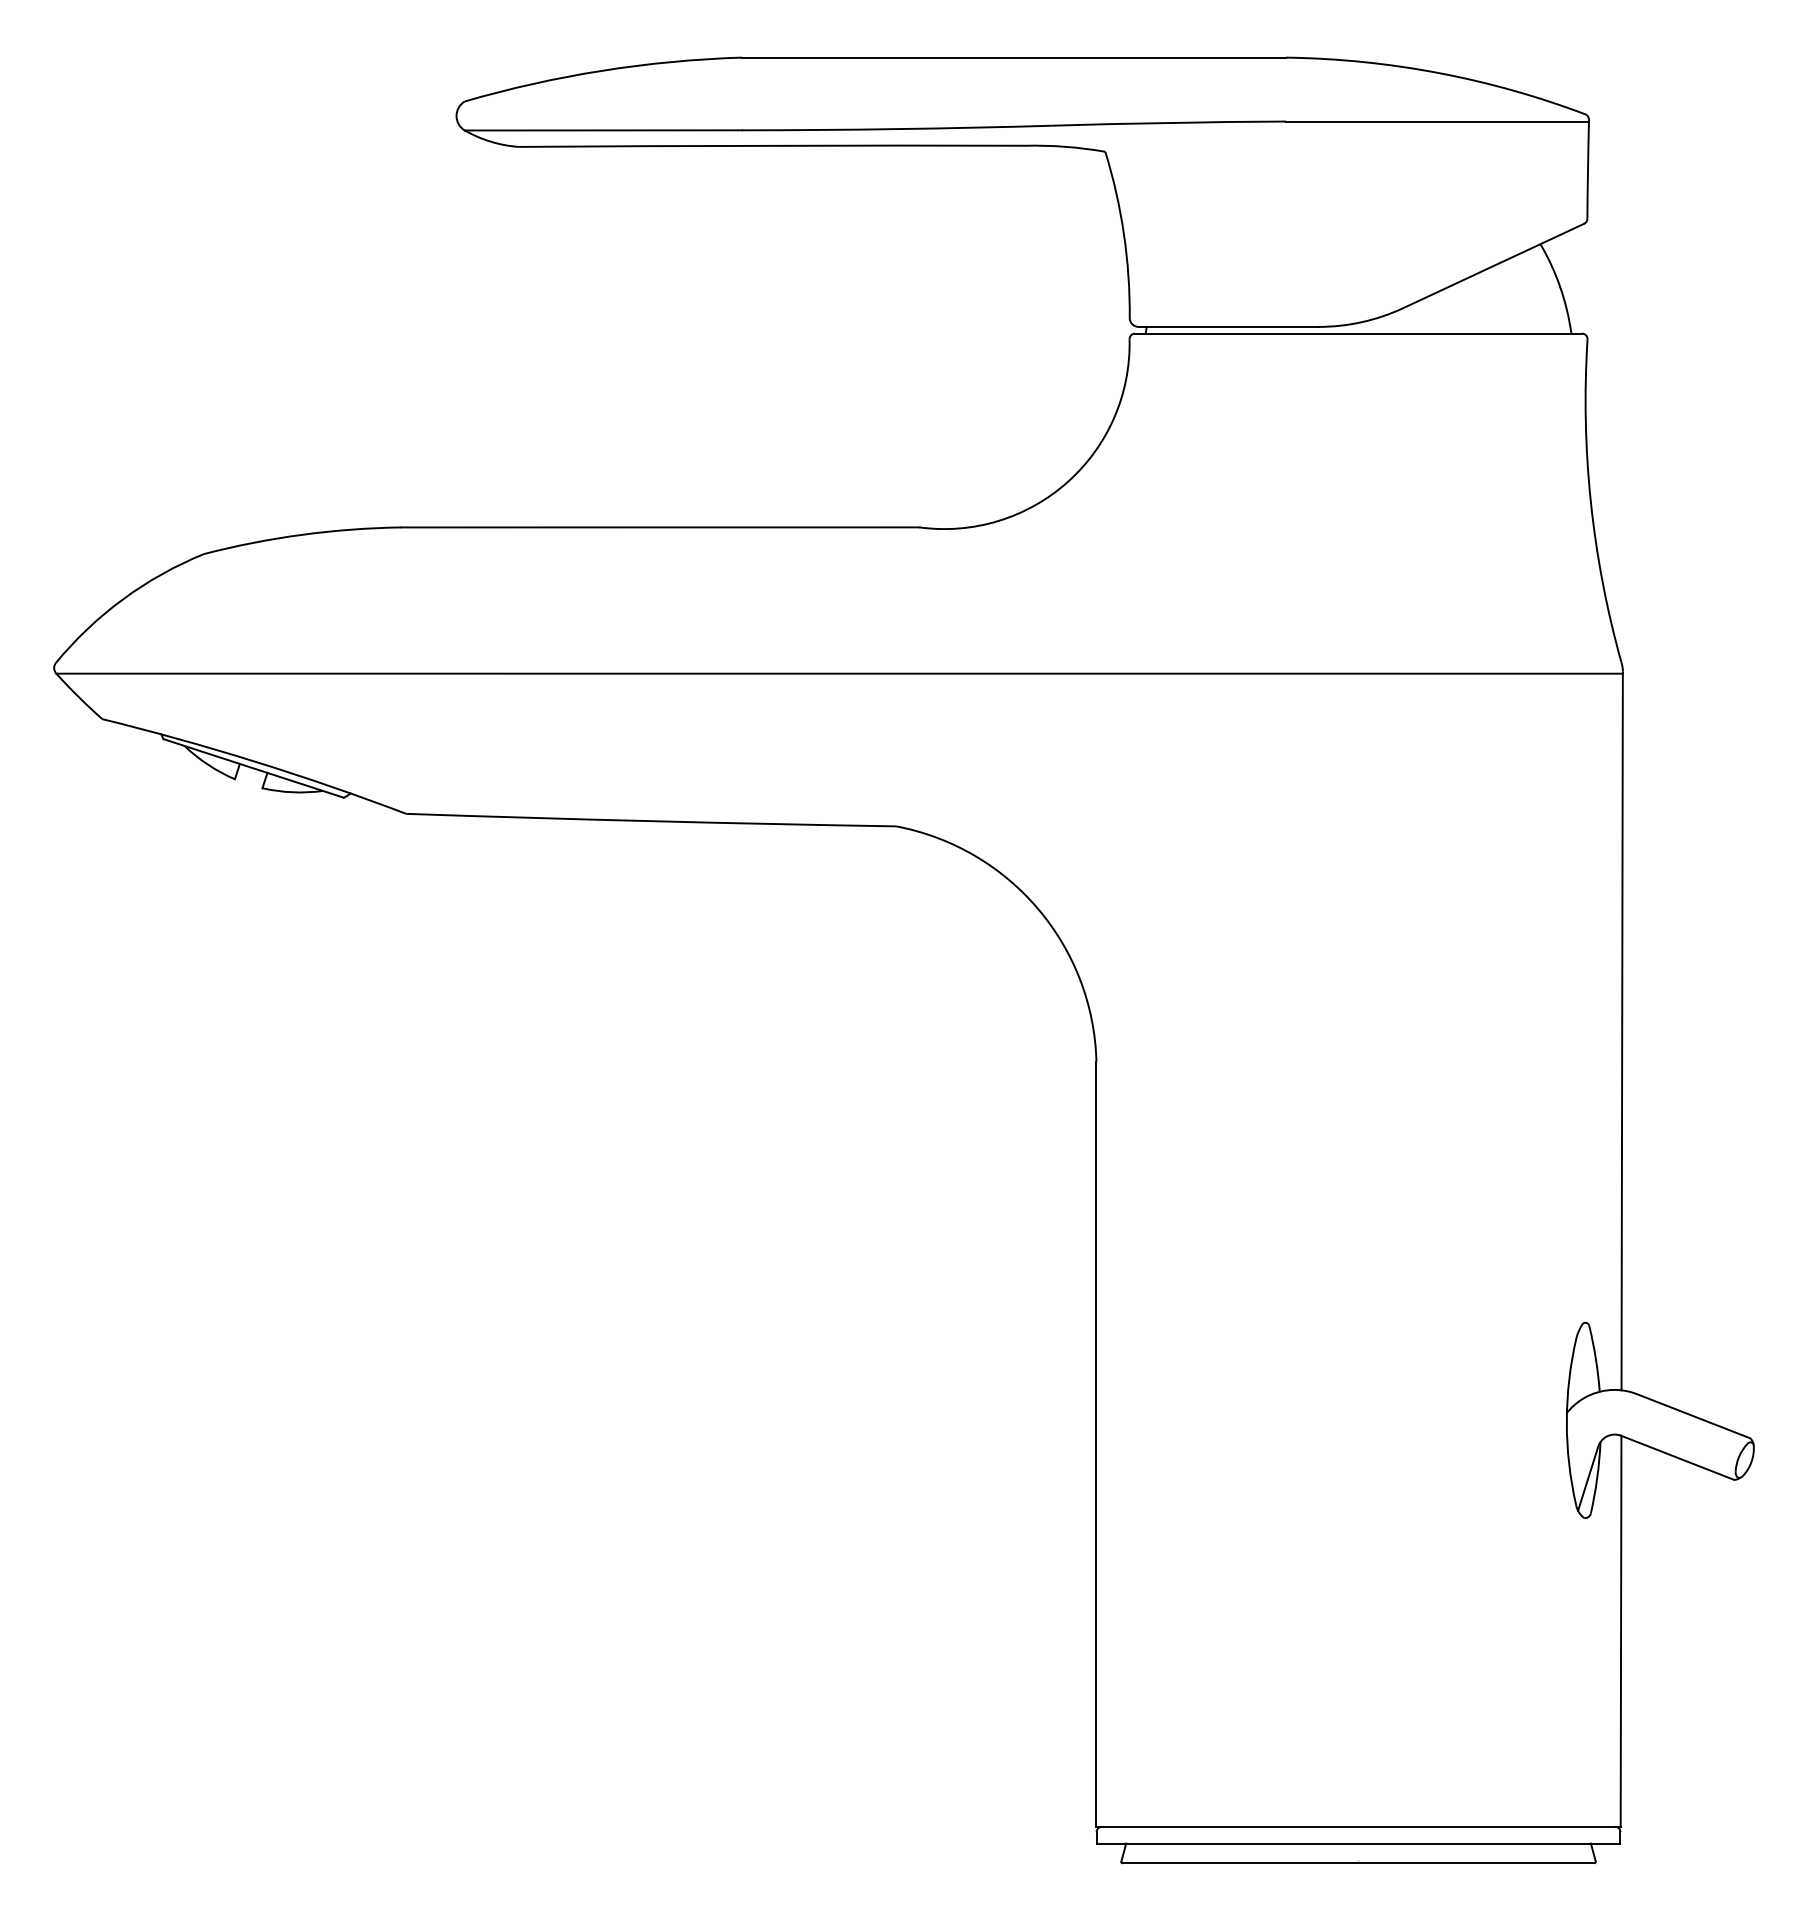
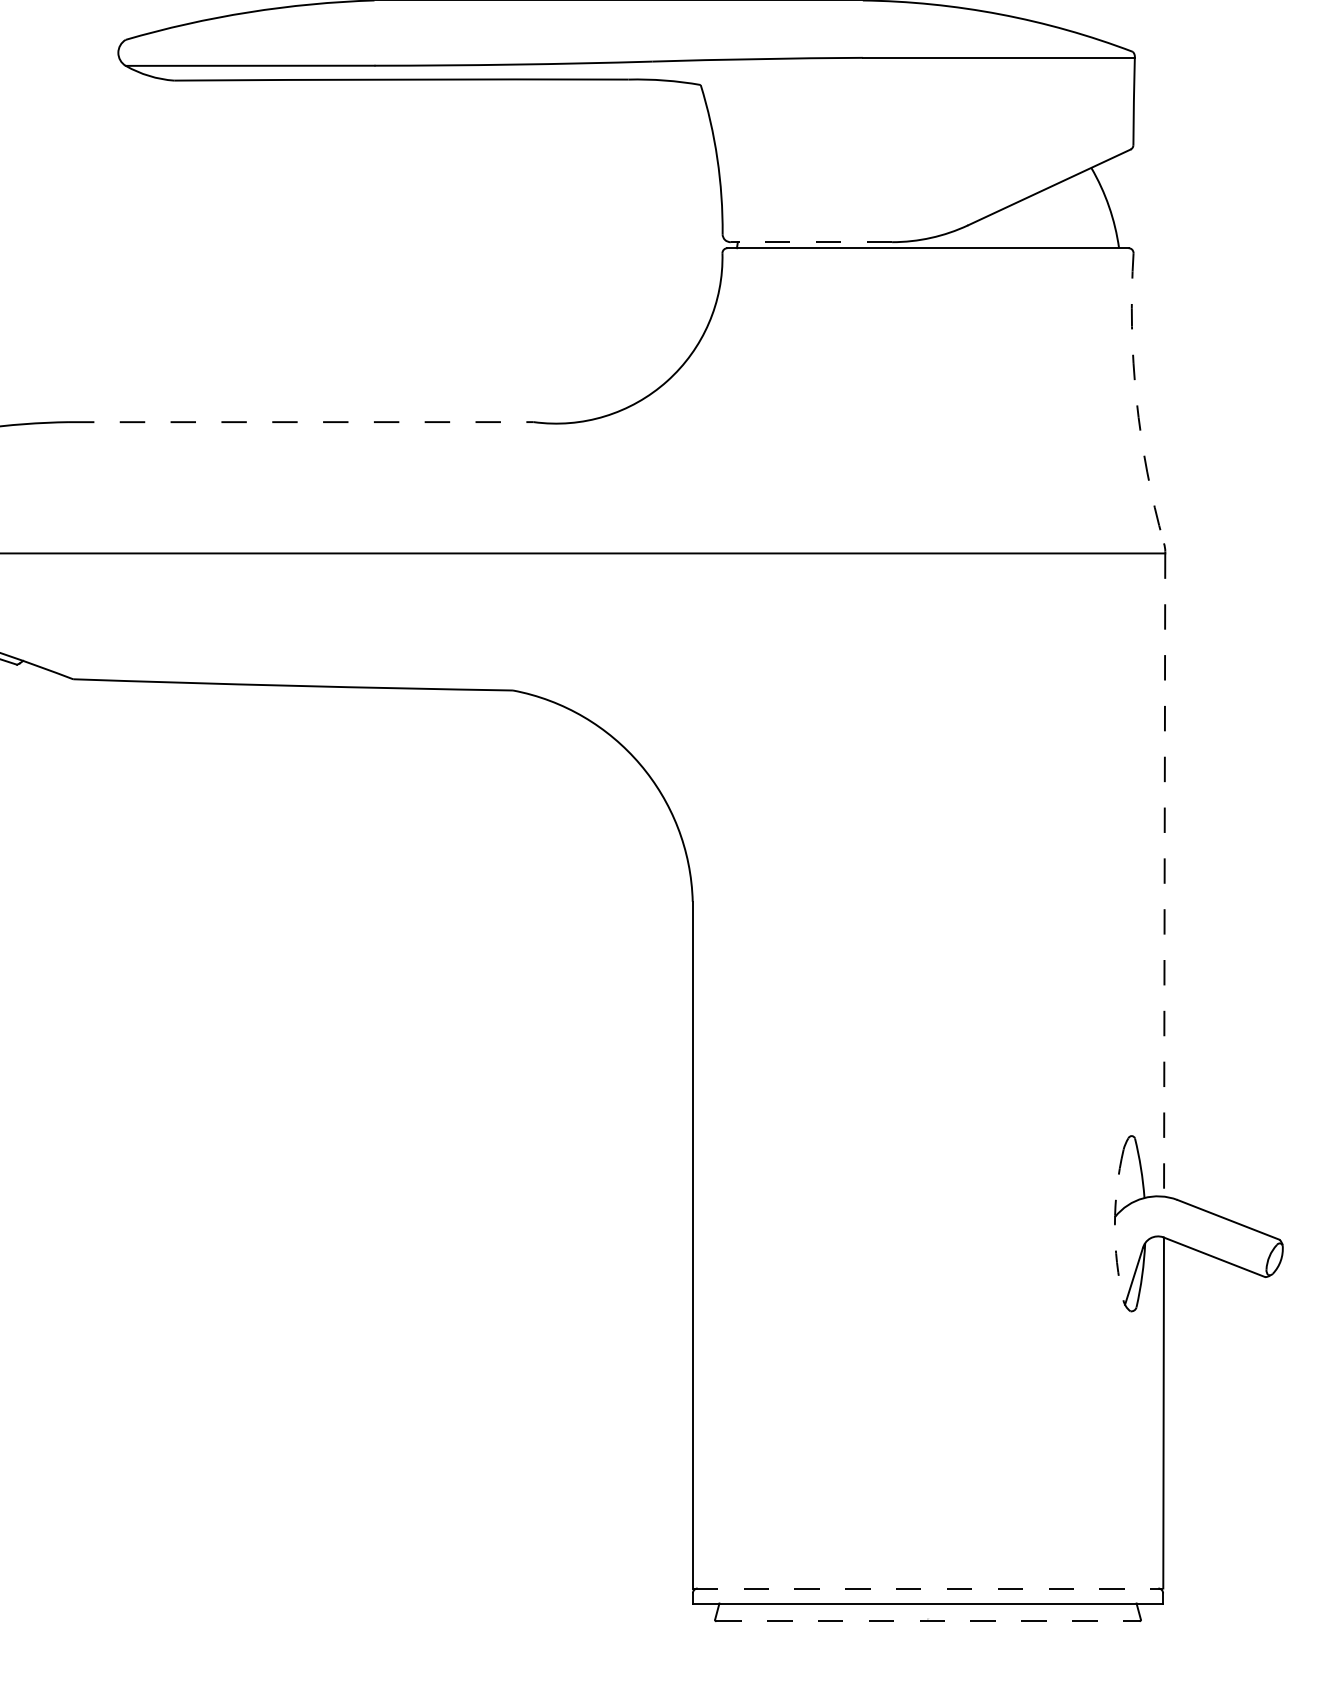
line: (1228, 326) -> (811, 241), solid -> dashed
arc: (1590, 502) -> (1136, 399), solid -> dashed
line: (660, 527) -> (301, 422), solid -> dashed
line: (1622, 1032) -> (1164, 875), solid -> dashed
arc: (1566, 1421) -> (1114, 1224), solid -> dashed
line: (1359, 1826) -> (928, 1588), solid -> dashed
line: (1358, 1863) -> (927, 1621), solid -> dashed

